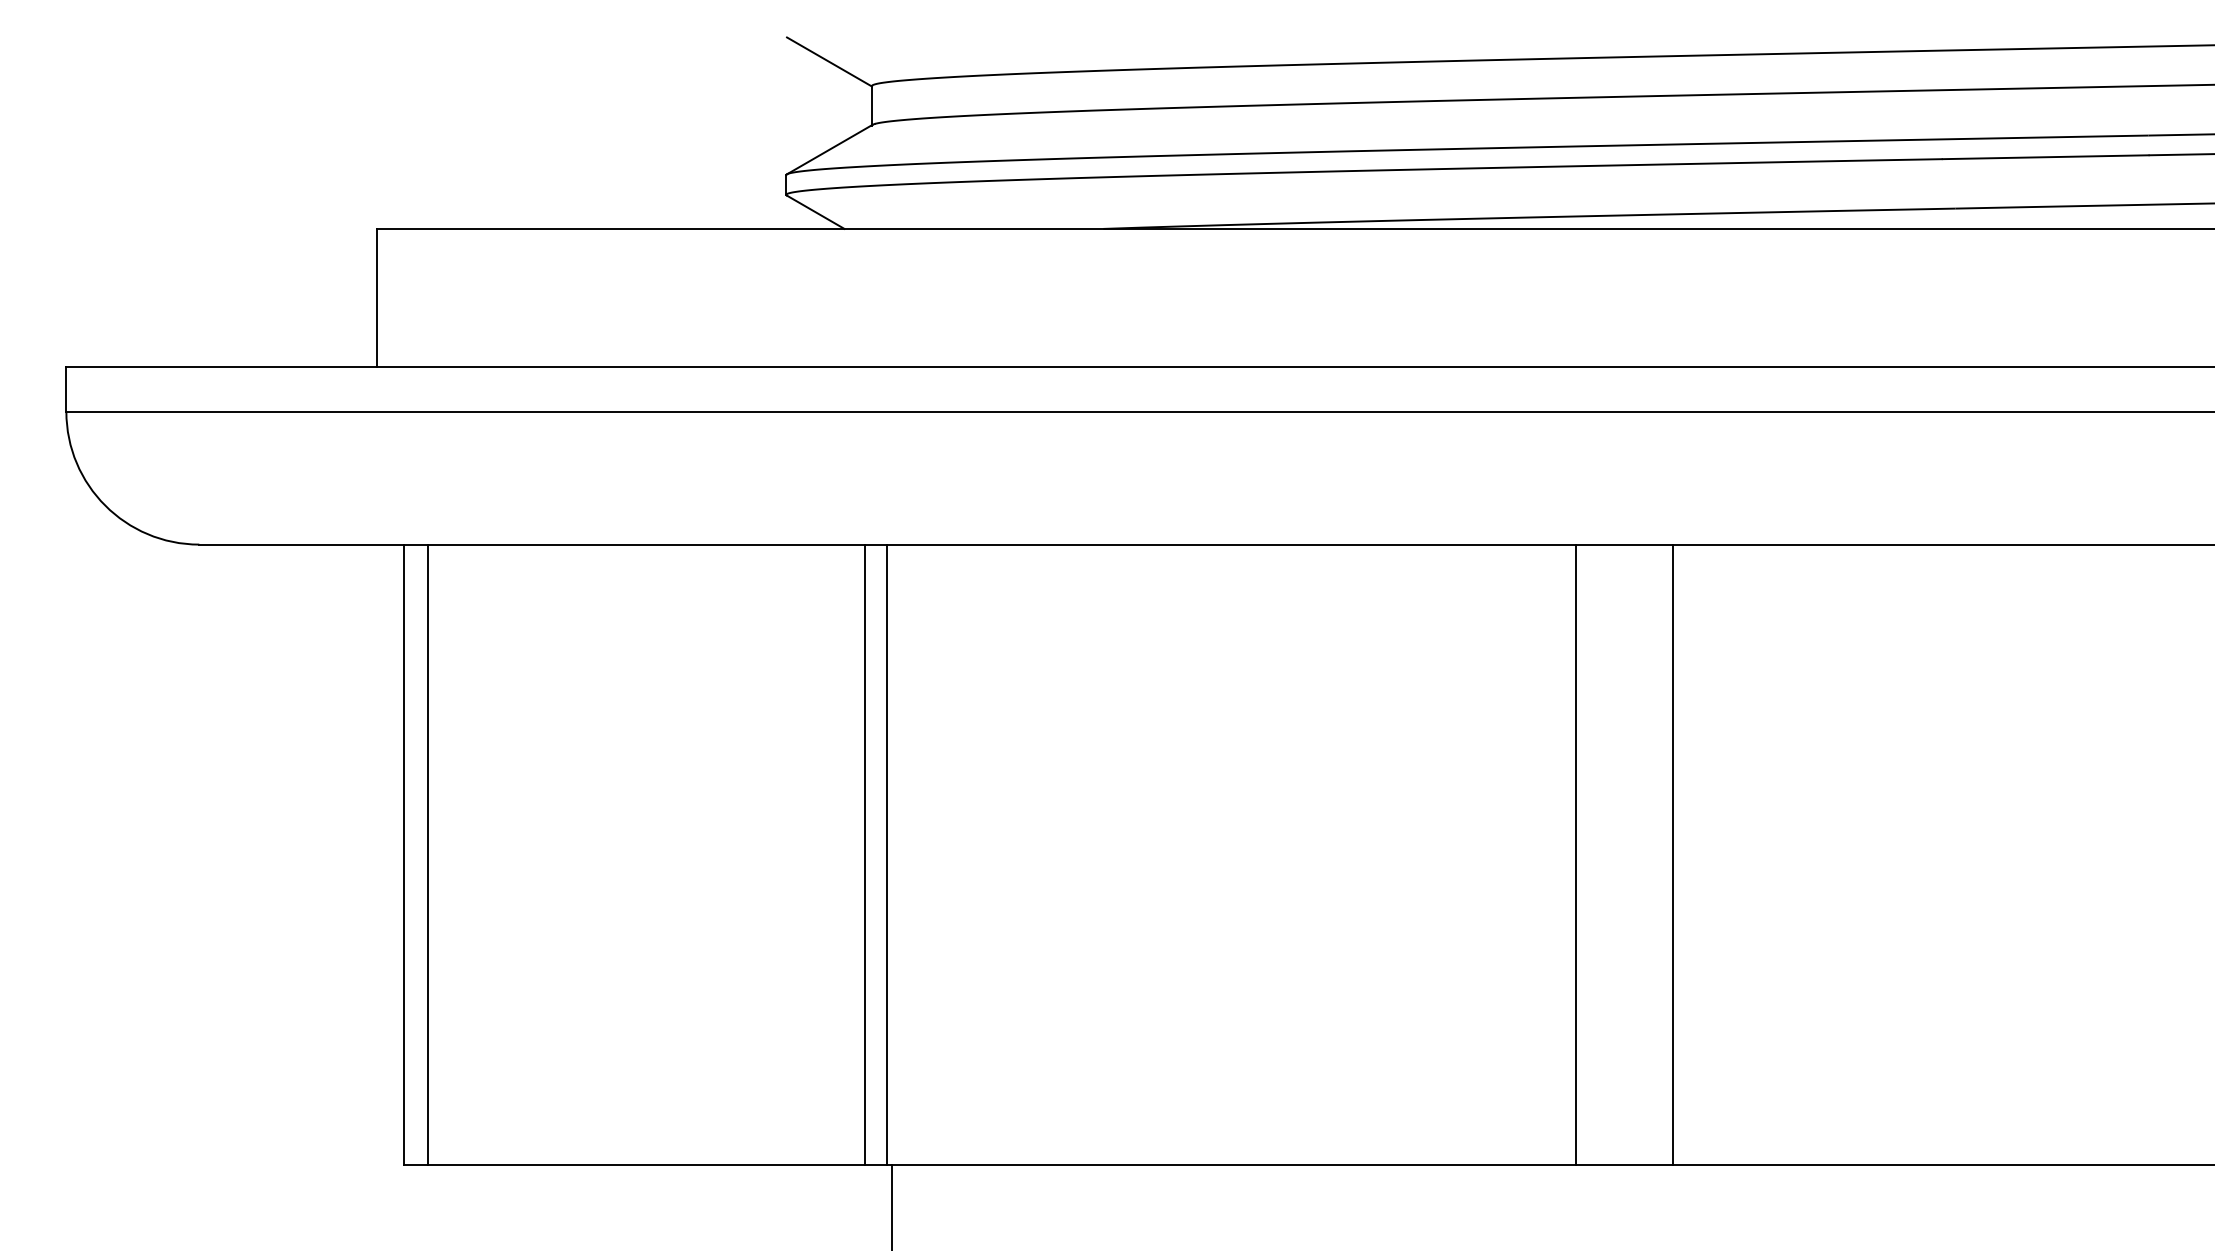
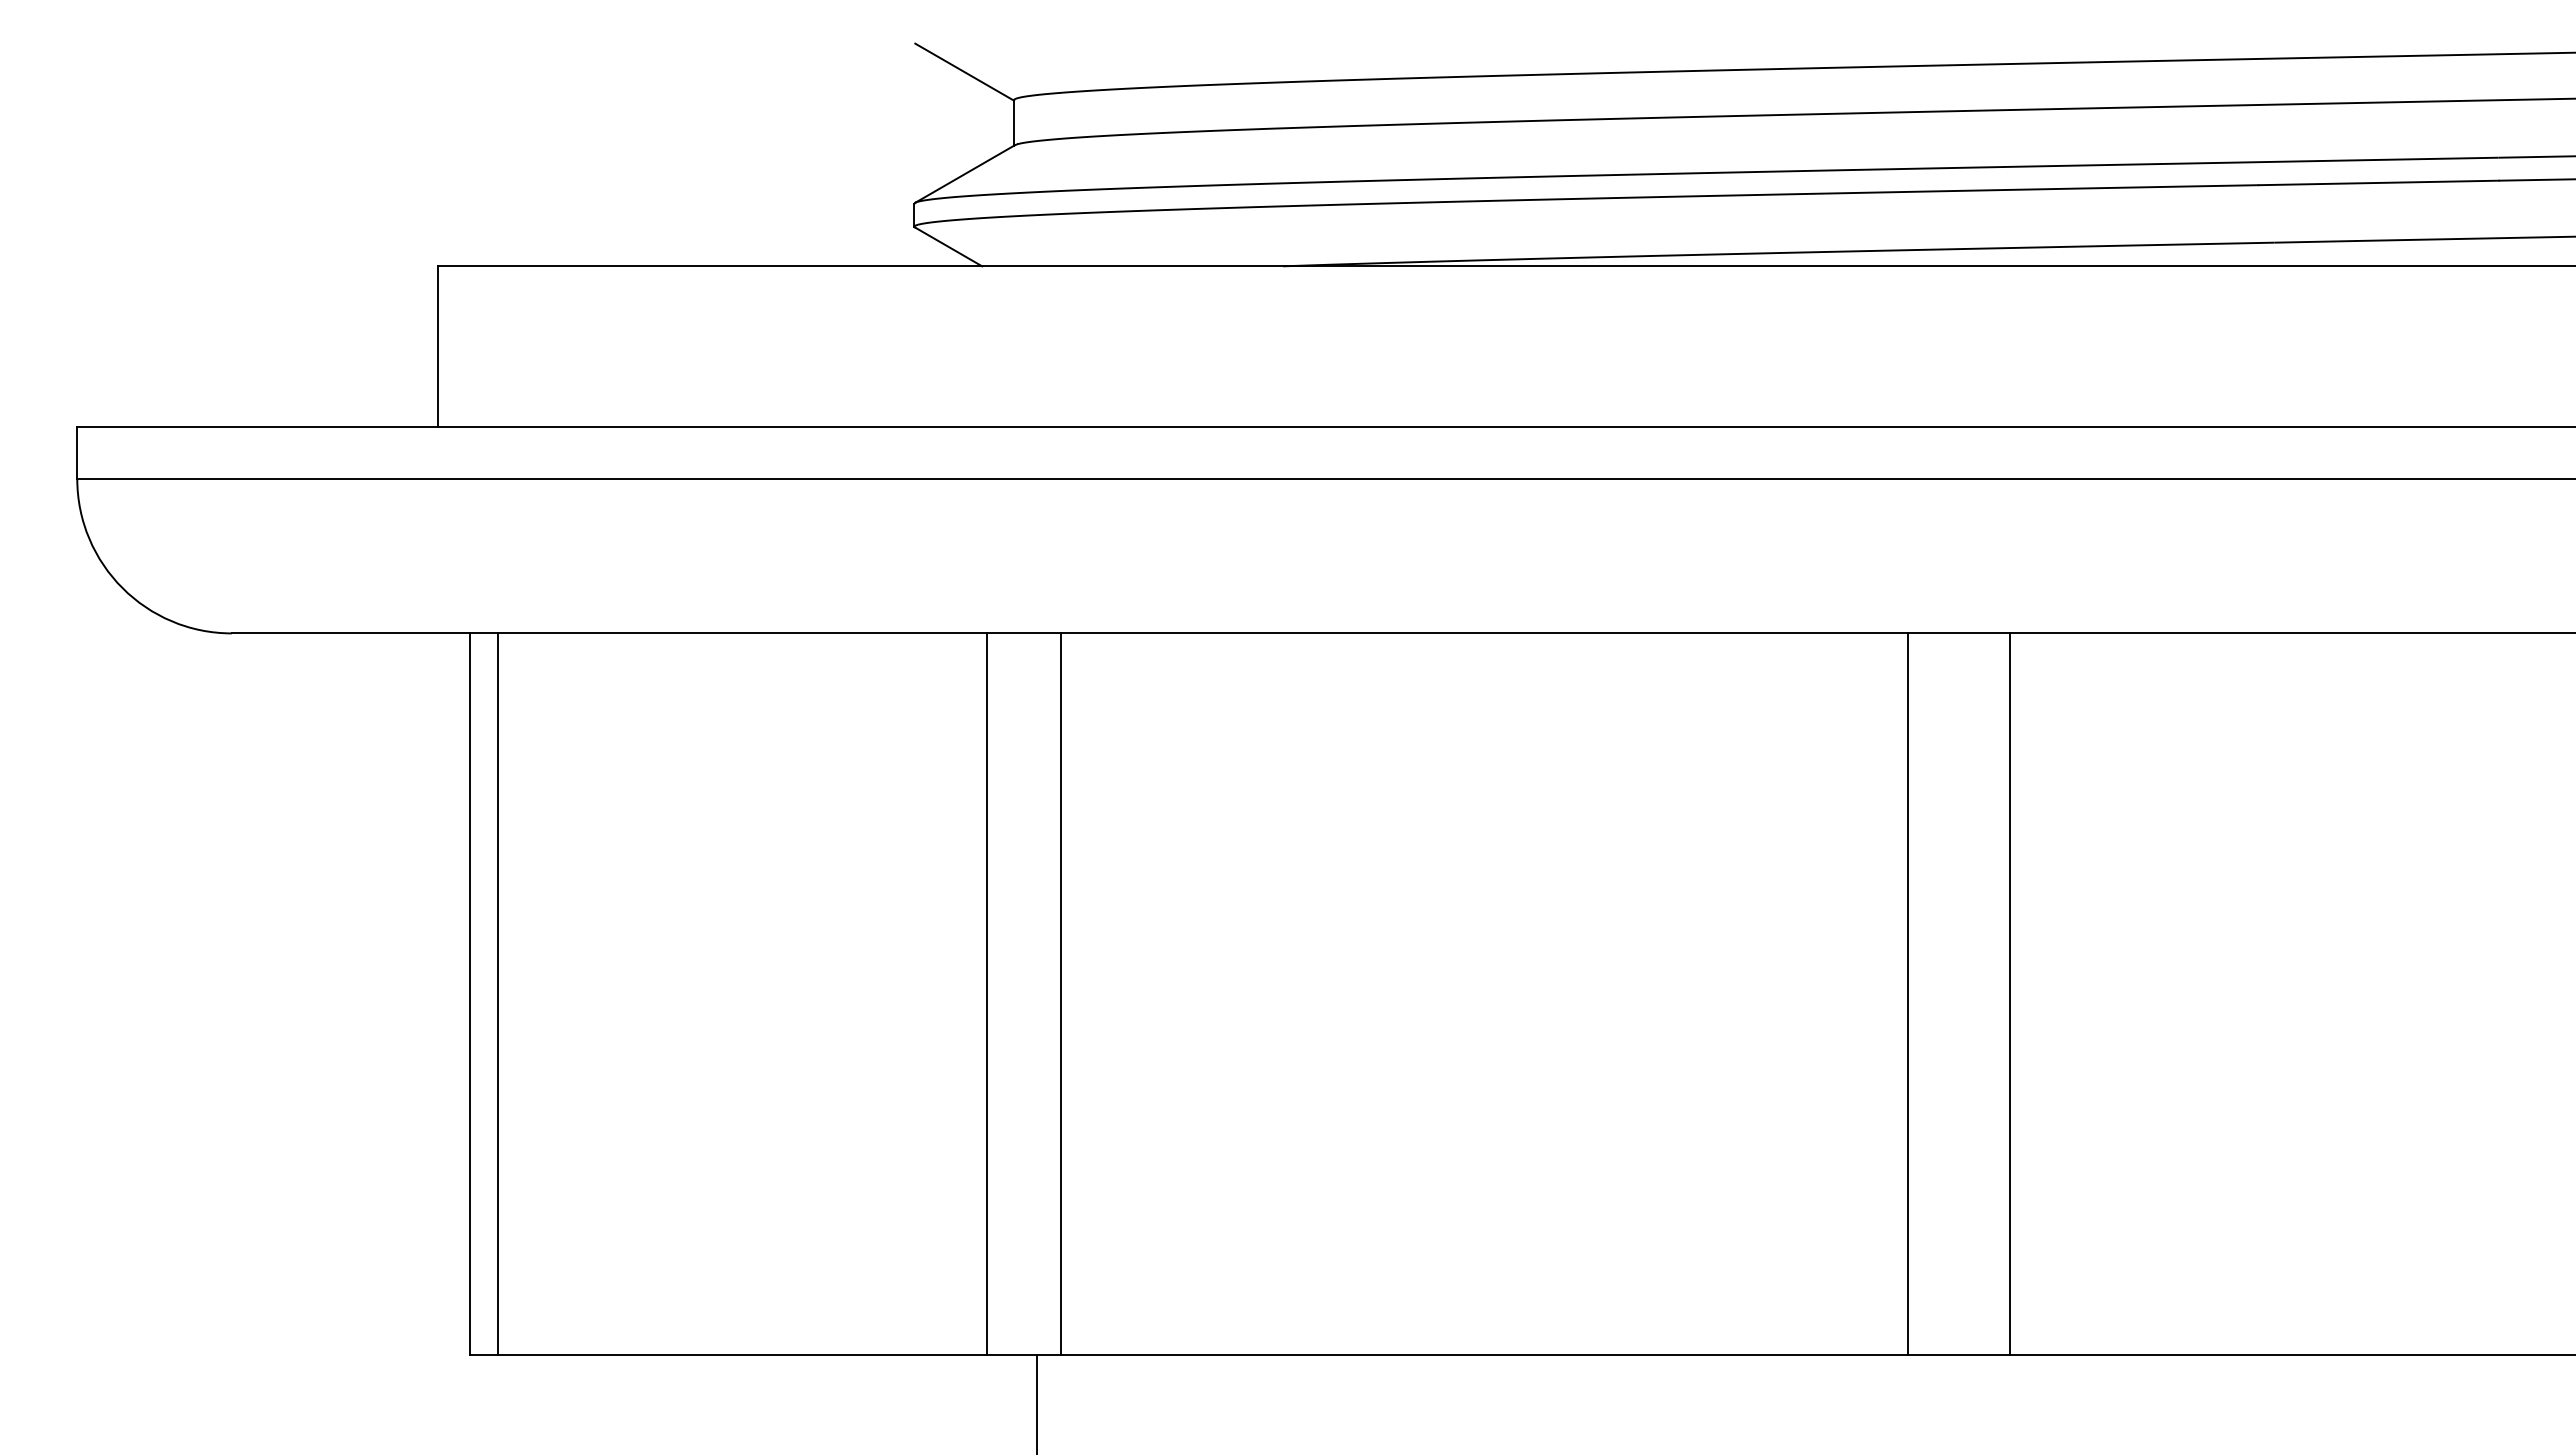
line: (865, 854) -> (1061, 993), moved
line: (886, 854) -> (986, 993), moved
line: (1575, 854) -> (1907, 993), moved
line: (1672, 854) -> (2009, 993), moved

